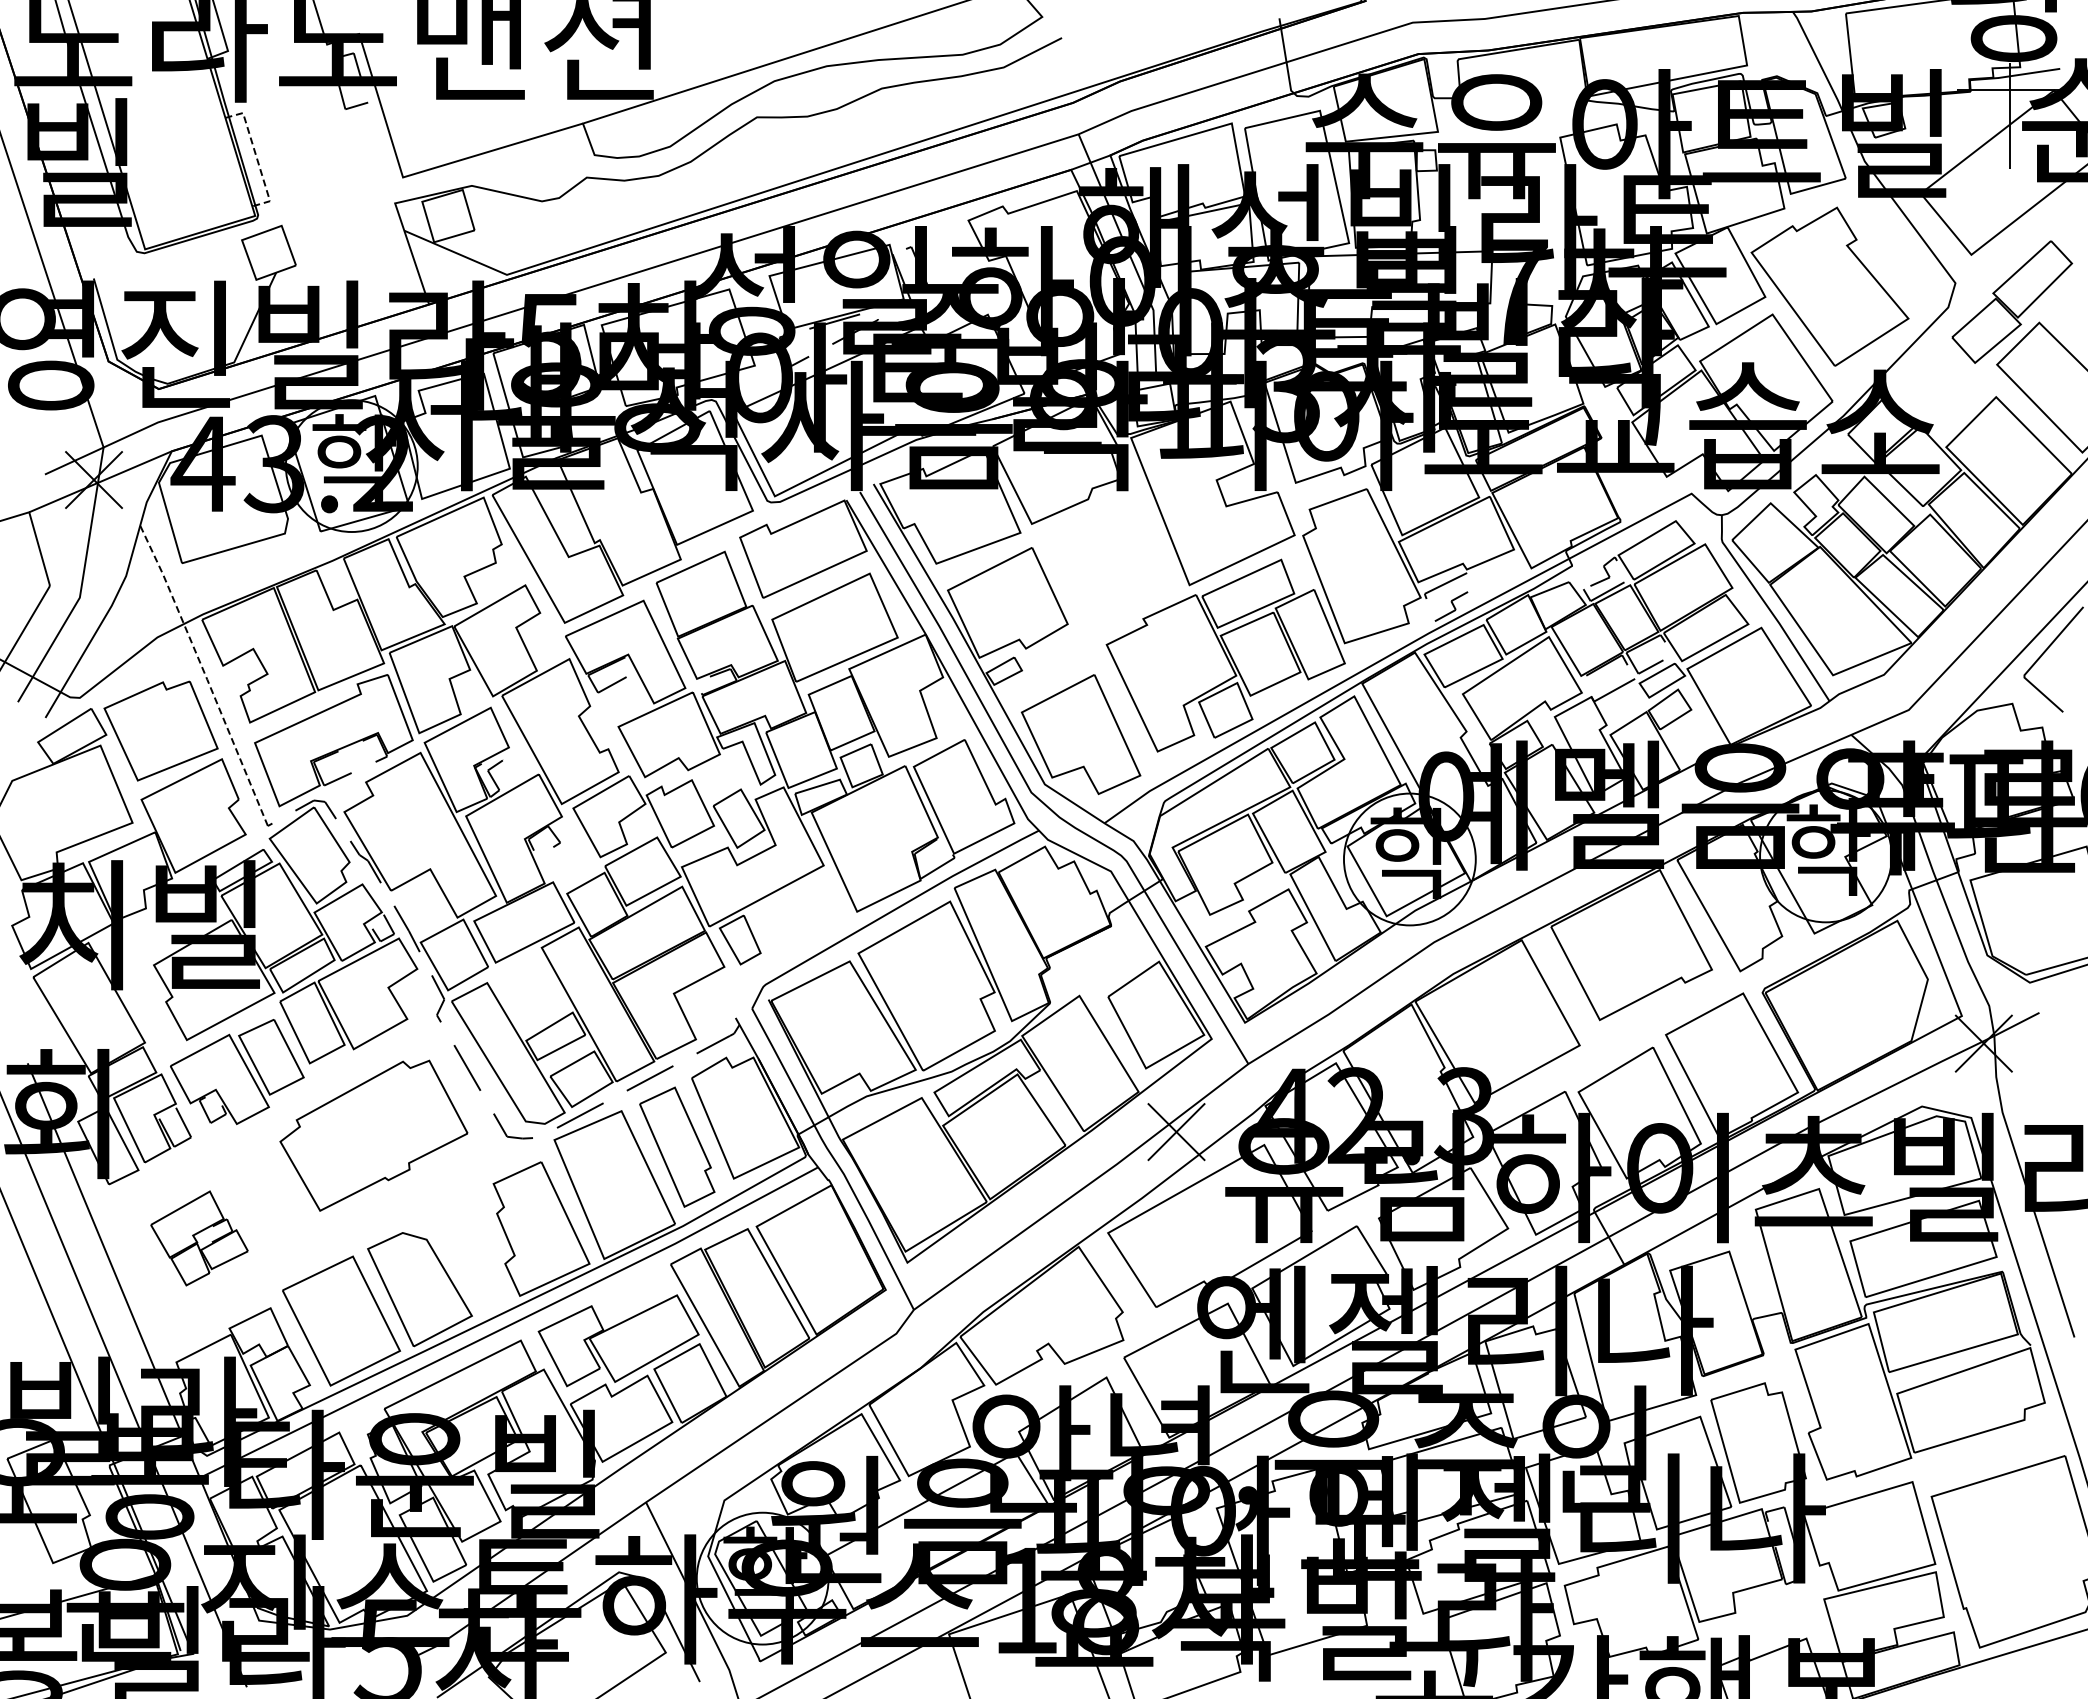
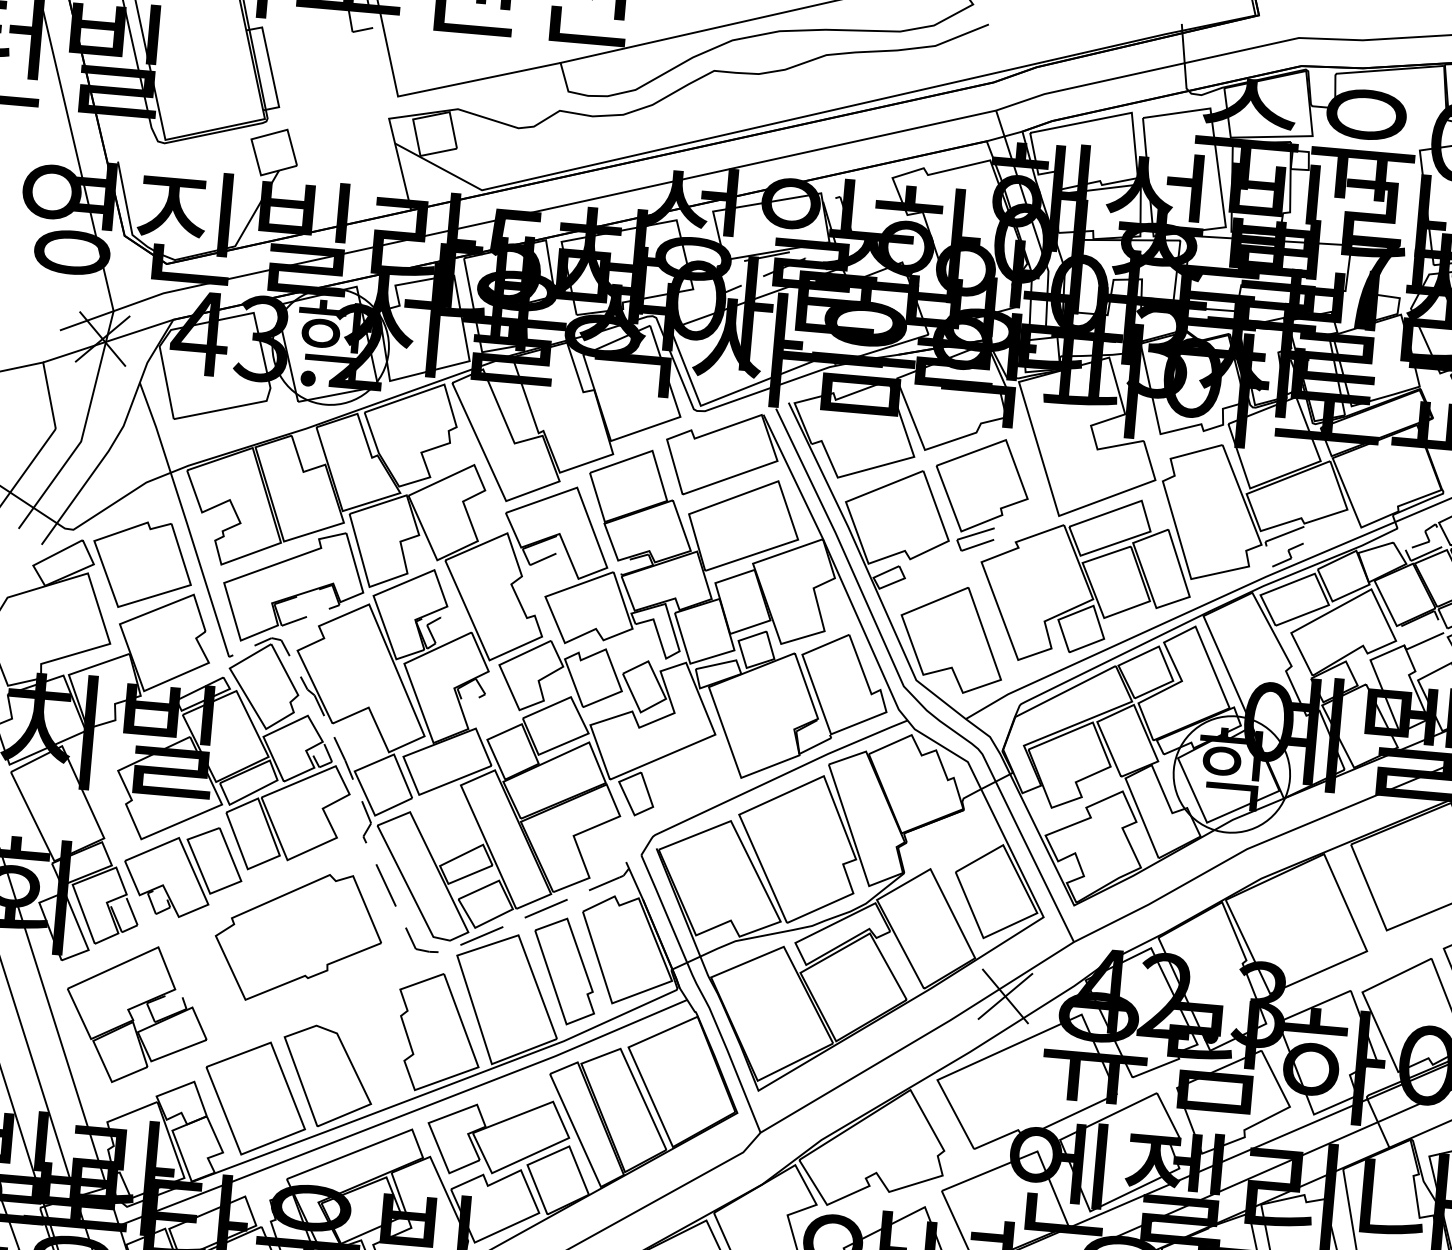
line: (256, 157) -> (270, 67), dashed -> solid
part: (1099, 568) -> (981, 494), added
line: (205, 675) -> (185, 519), dashed -> solid
part: (199, 1238) -> (137, 1014), size x1.67

